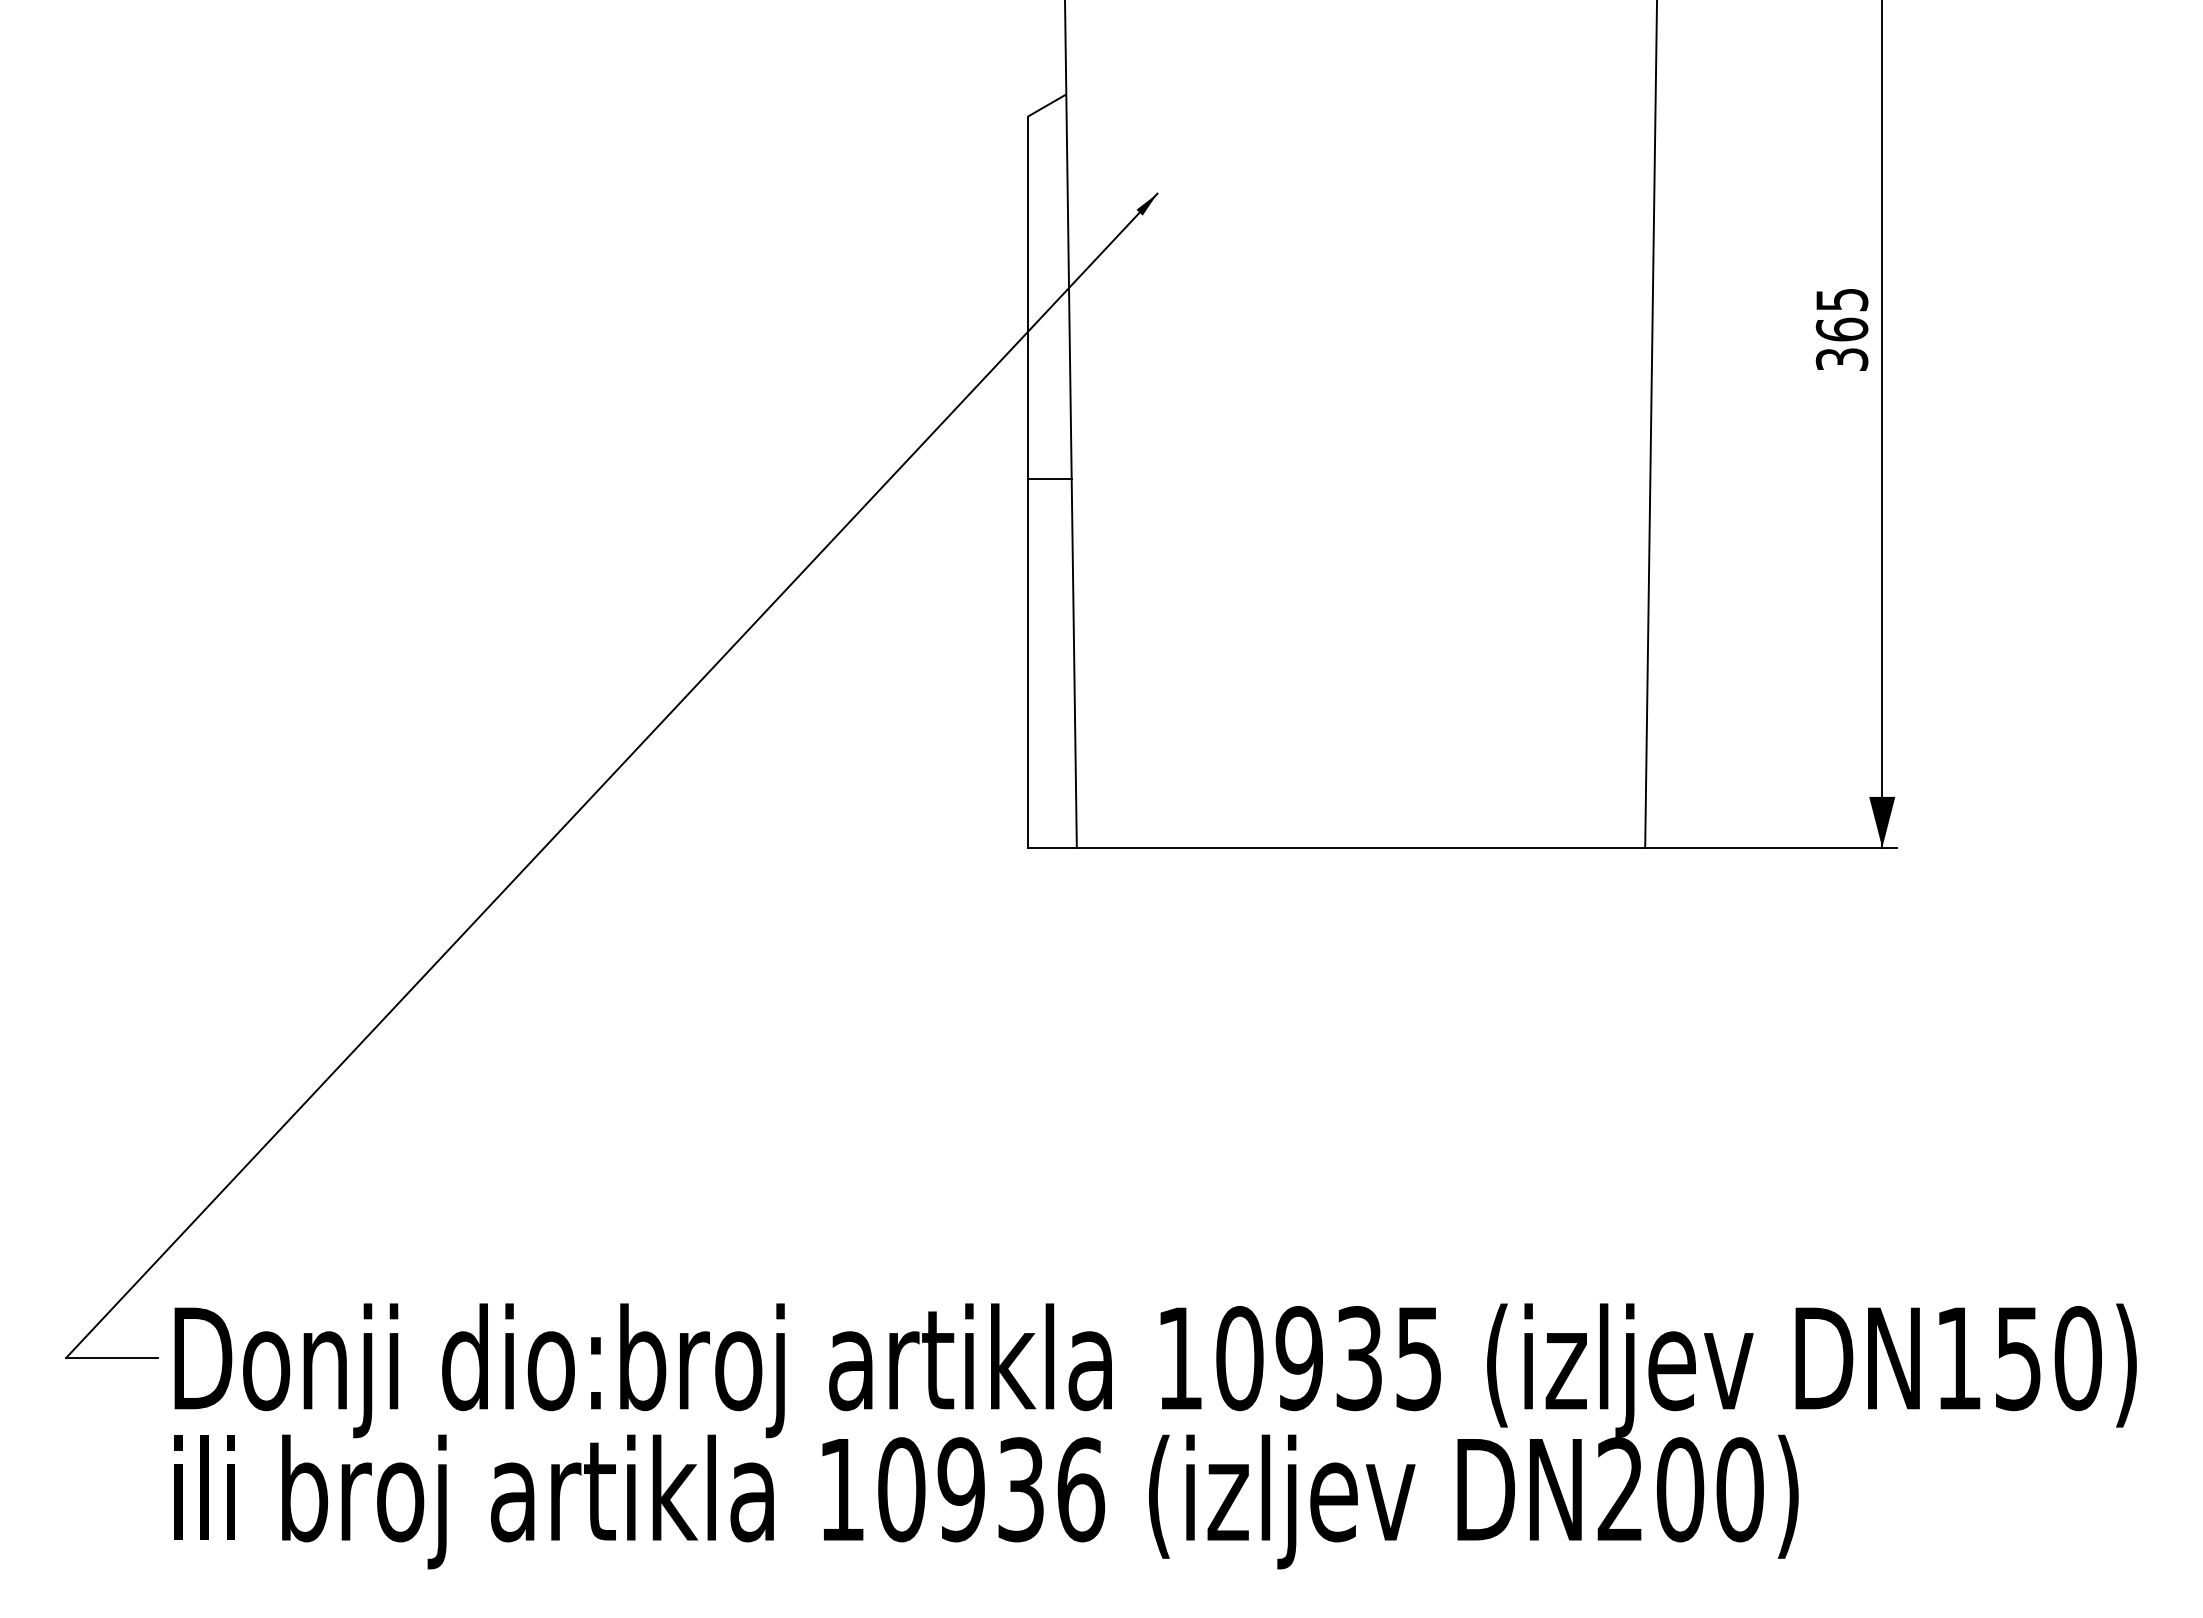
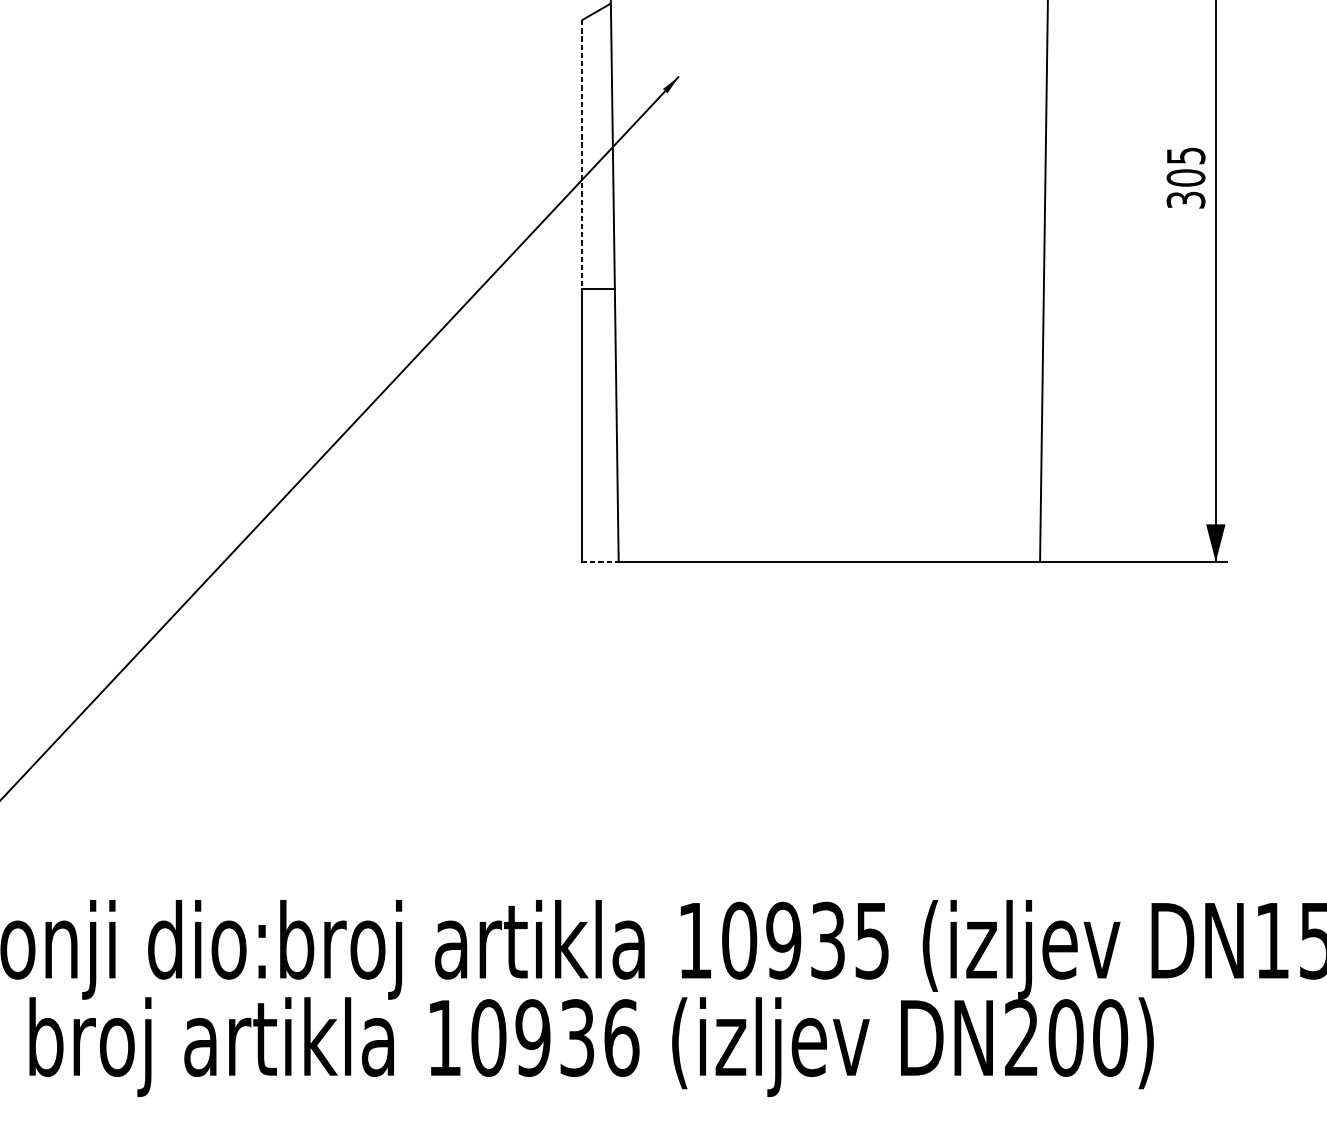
line: (1027, 298) -> (582, 154), solid -> dashed
text: (1841, 329) -> (1185, 177), 365 -> 305
line: (1052, 847) -> (600, 561), solid -> dashed

